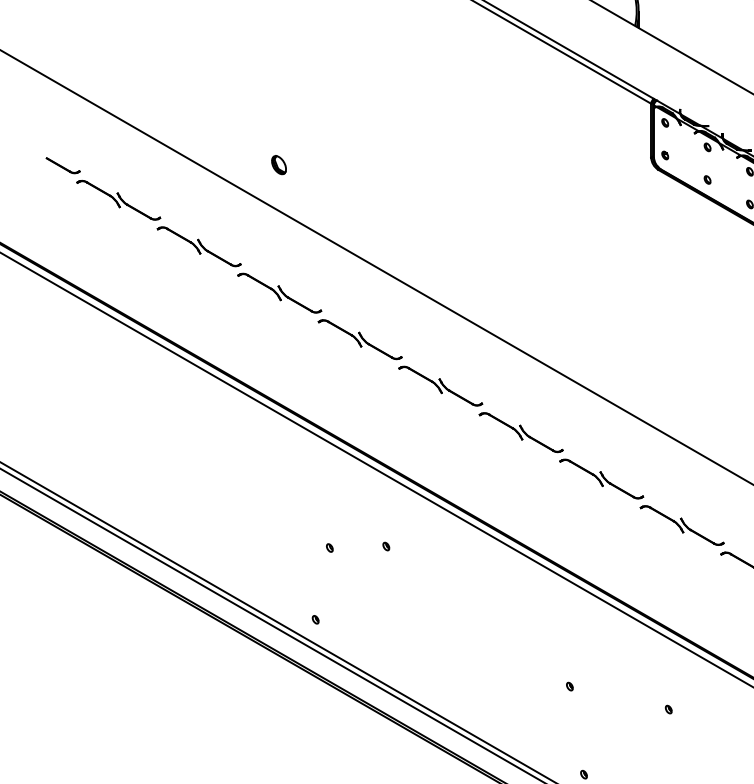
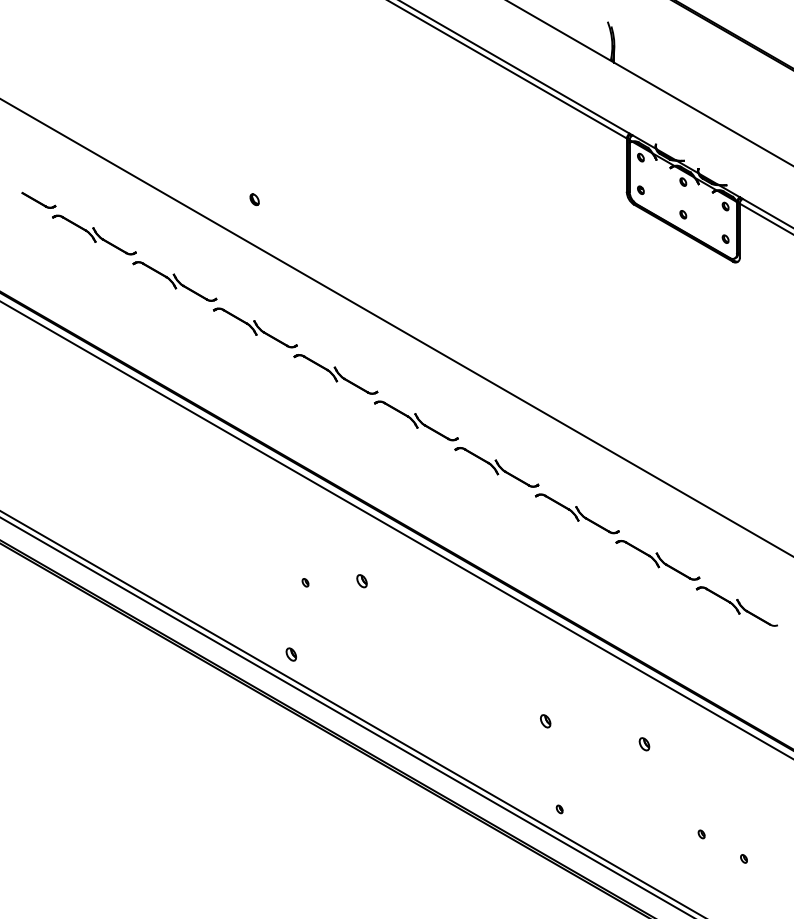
part: (278, 164) -> (254, 199), size x0.6
part: (385, 546) -> (361, 581), size x1.6
part: (315, 619) -> (291, 654), size x1.6
part: (569, 686) -> (545, 721), size x1.6
part: (668, 709) -> (644, 744), size x1.6

